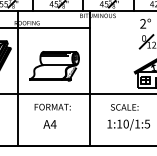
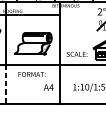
text: (124, 107) -> (76, 54), moved
line: (17, 120) -> (5, 84), solid -> dashed
text: (49, 124) -> (48, 87), moved

